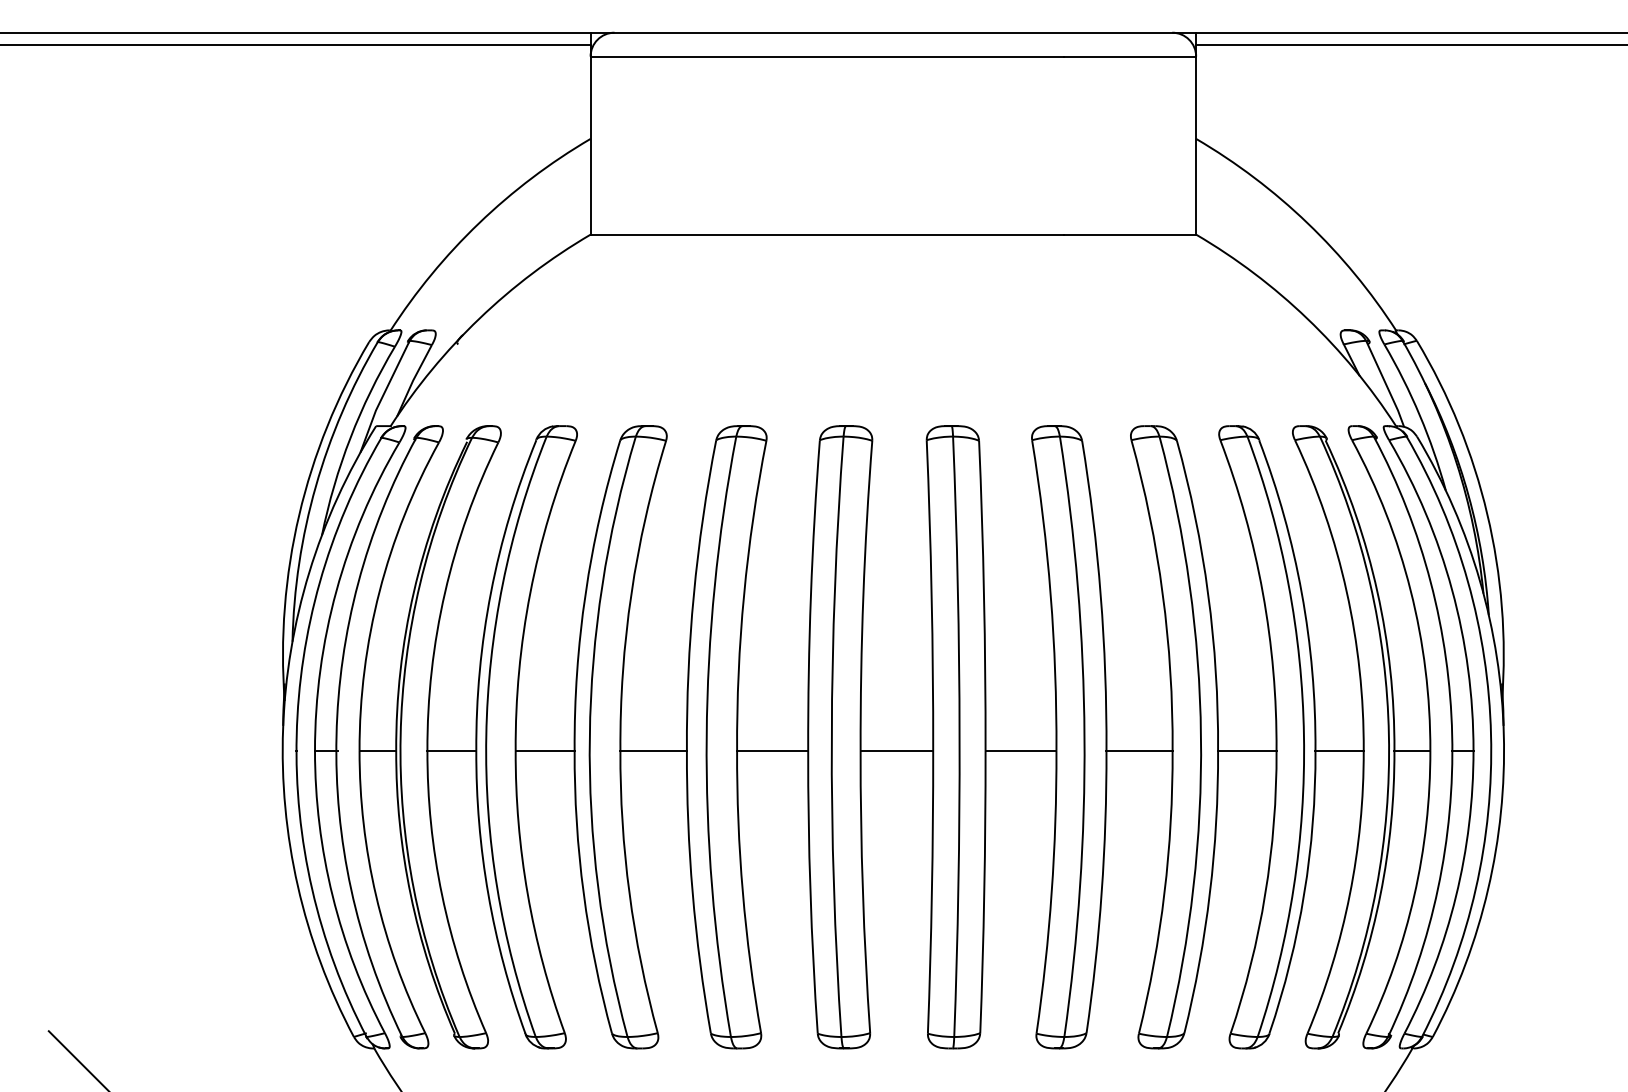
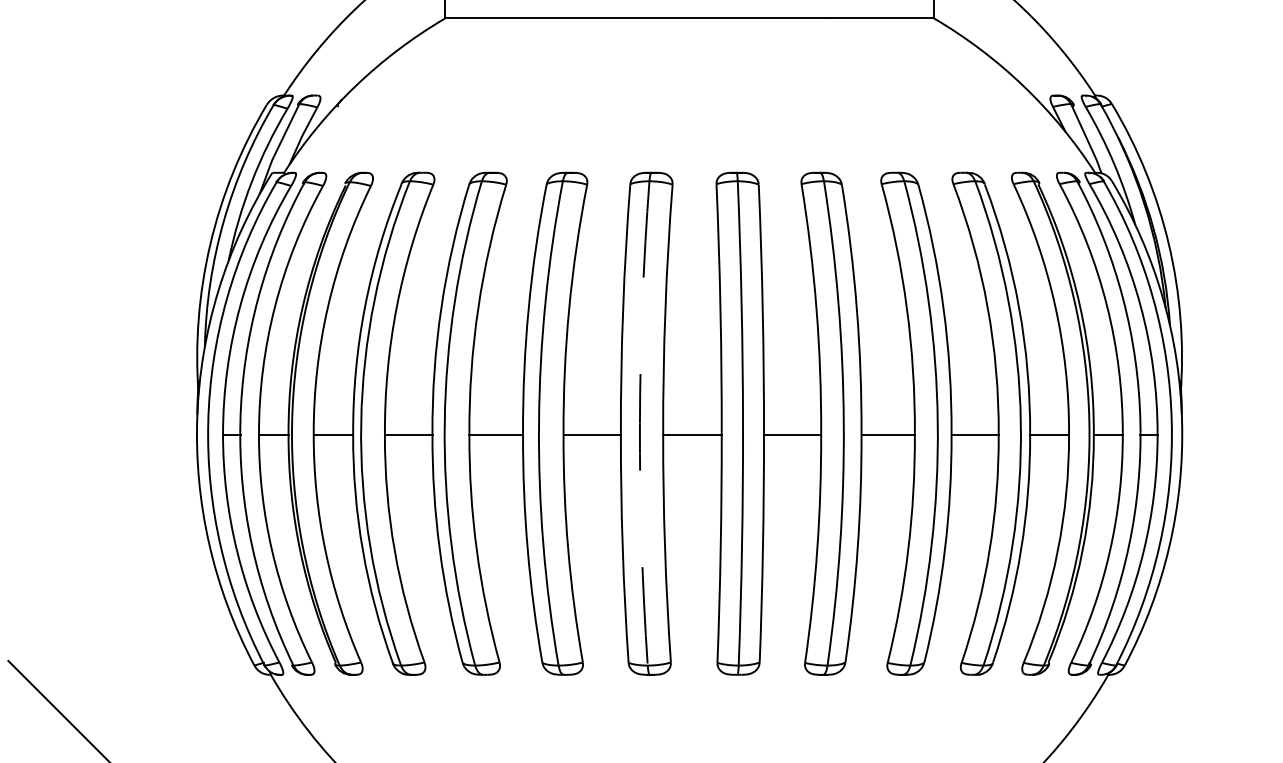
arc: (831, 736) -> (639, 423), solid -> dashed

